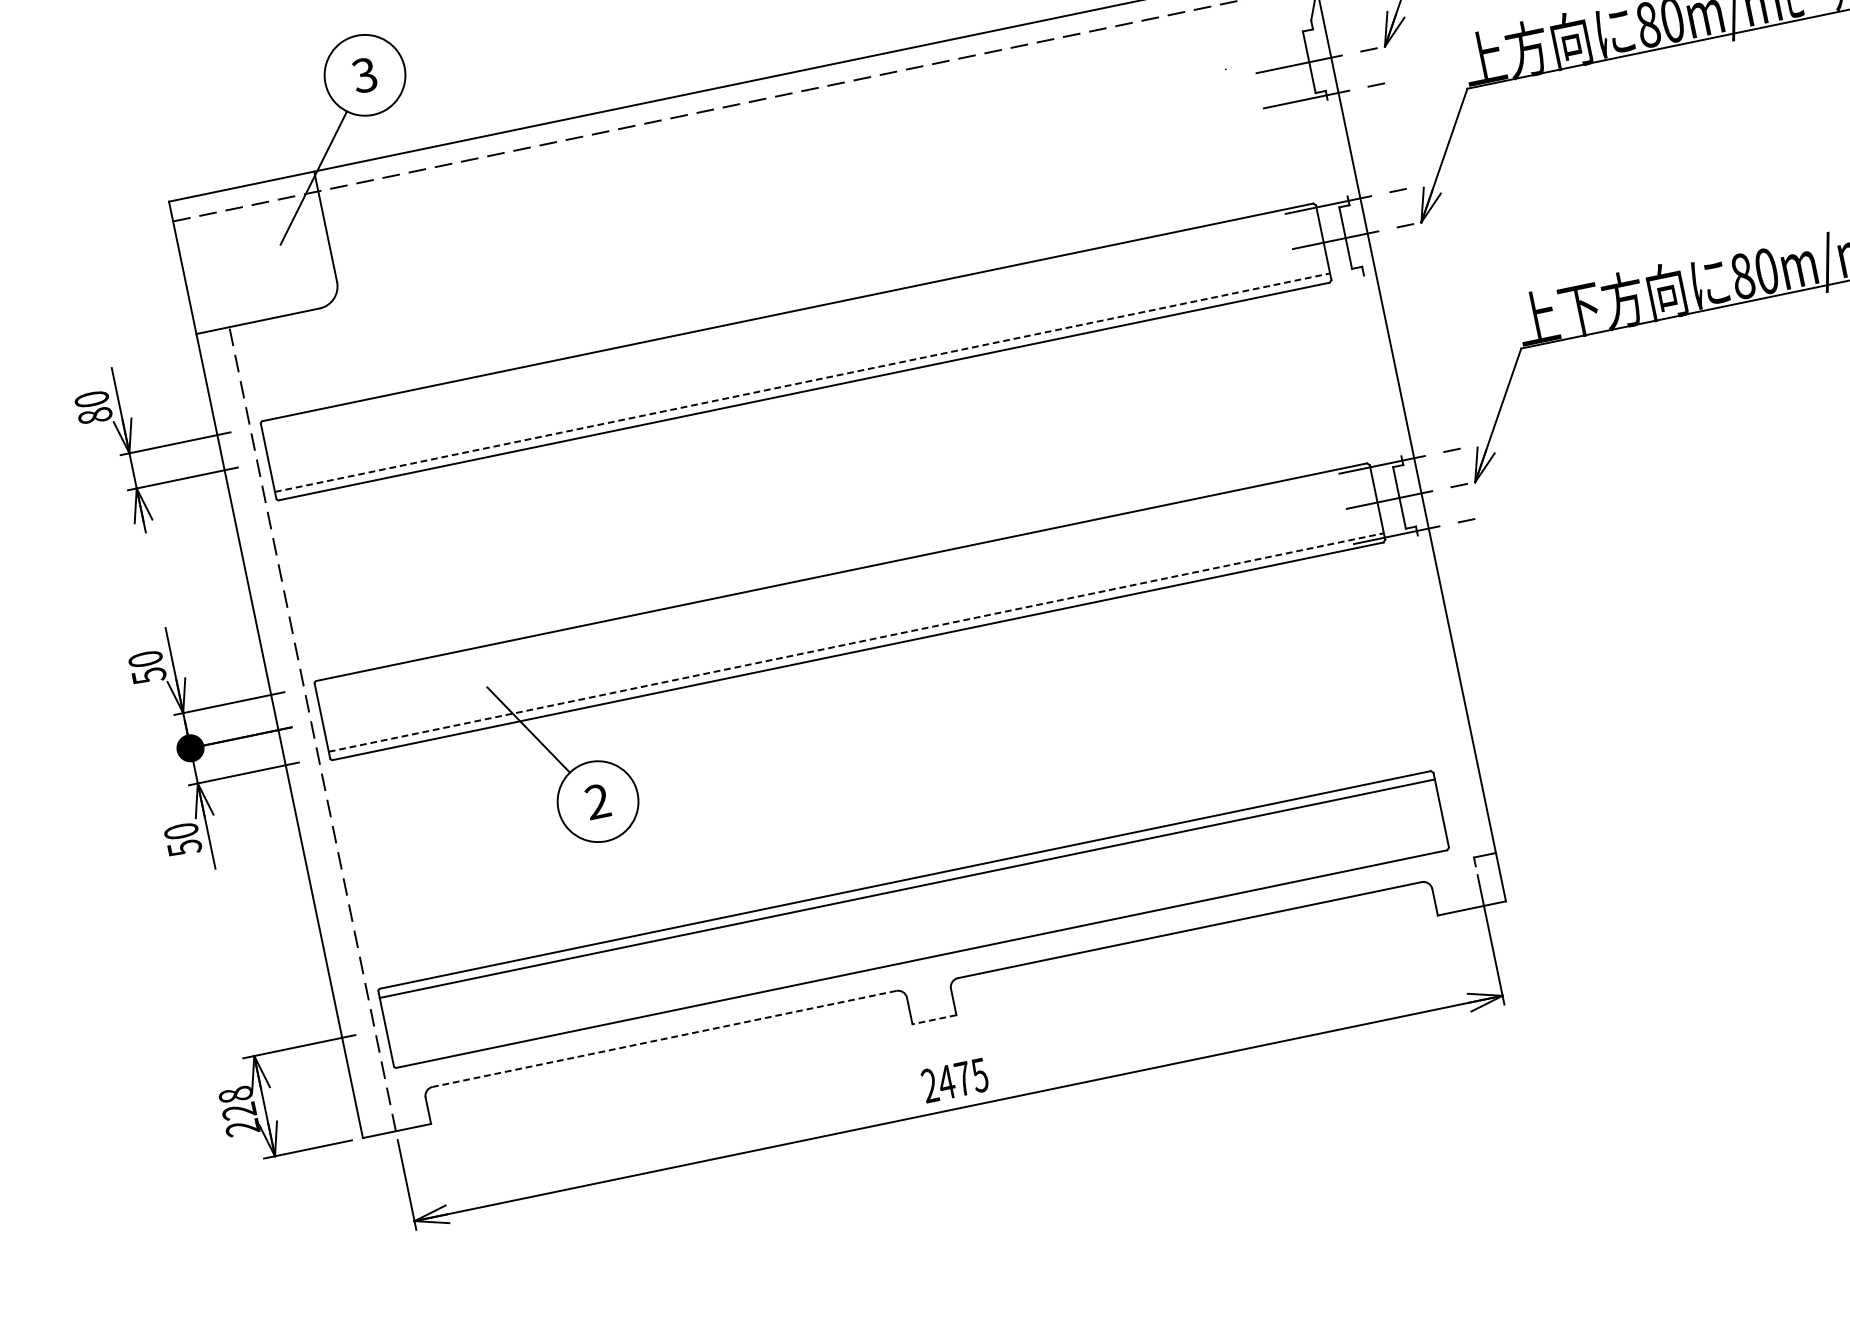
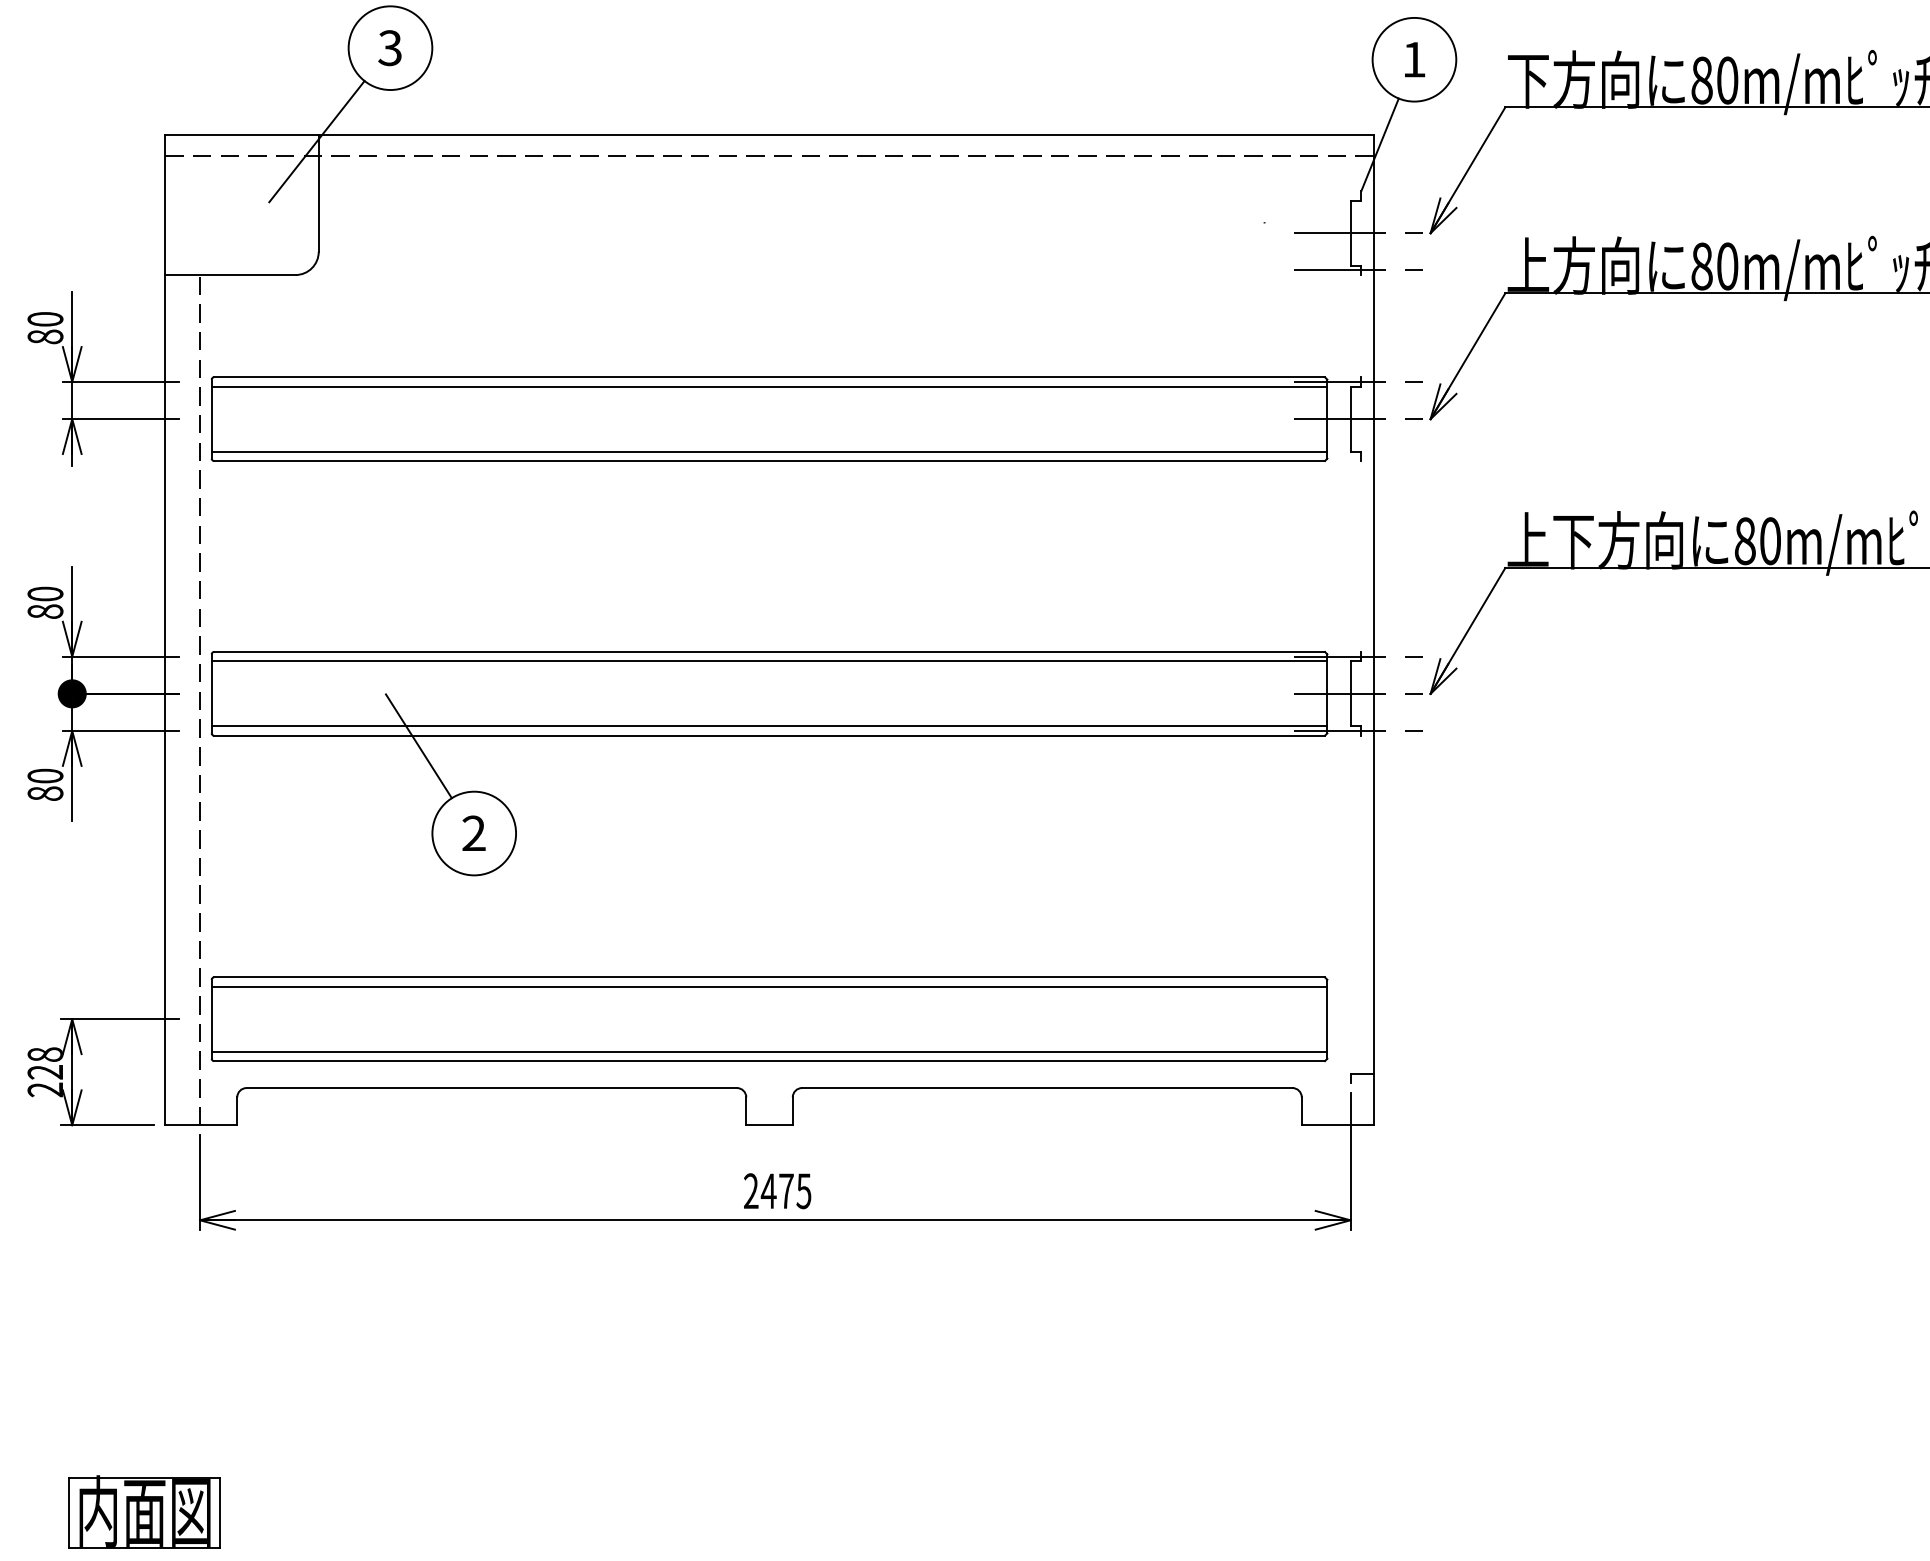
line: (789, 321) -> (769, 386), added
line: (802, 382) -> (769, 451), dashed -> solid
line: (843, 581) -> (769, 661), added
line: (856, 642) -> (769, 726), dashed -> solid
text: (149, 675) -> (45, 611), 50 -> 80
text: (184, 847) -> (45, 793), 50 -> 80
line: (919, 949) -> (769, 1051), added
line: (934, 1019) -> (769, 1125), dashed -> solid
line: (664, 1039) -> (491, 1088), dashed -> solid

